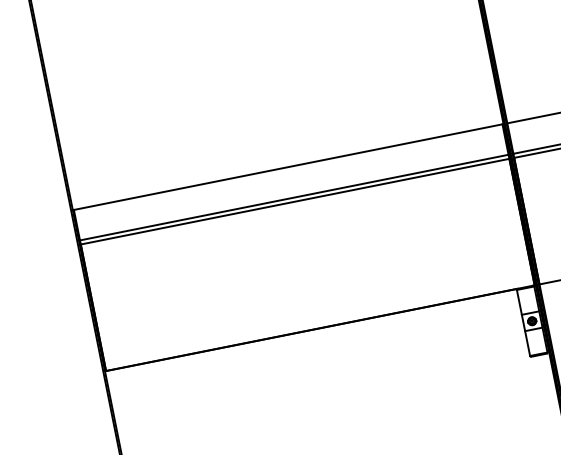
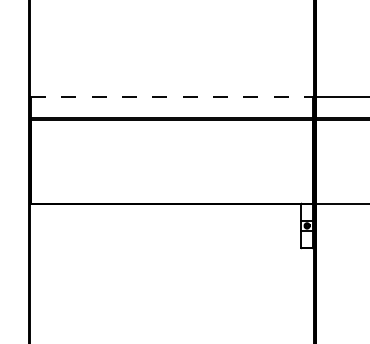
line: (288, 167) -> (172, 97), solid -> dashed

